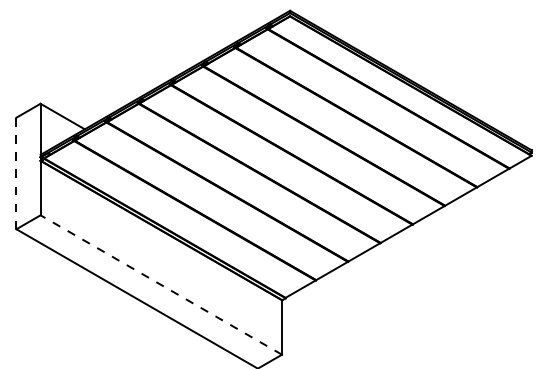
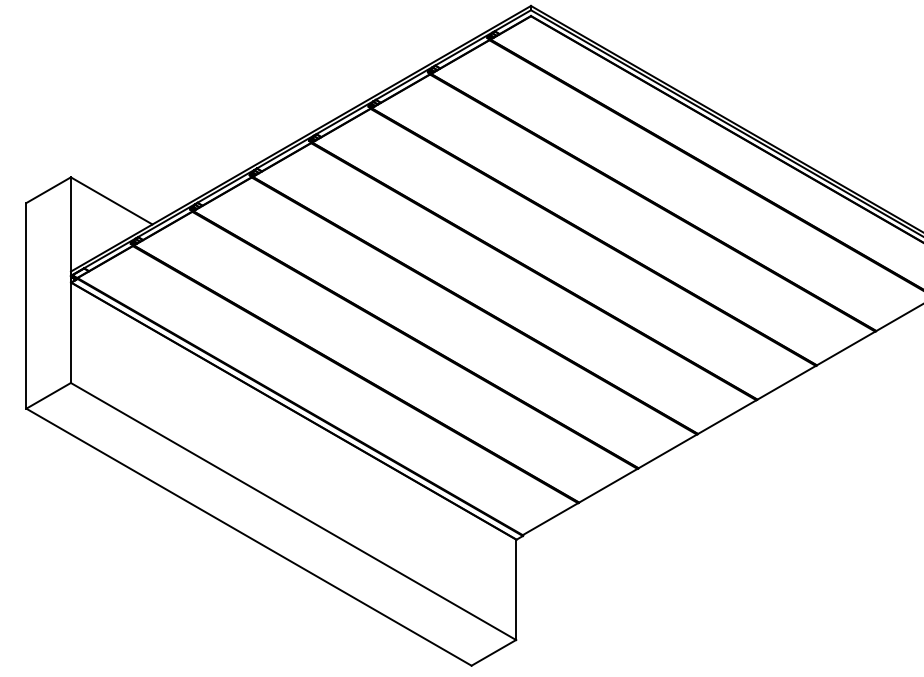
line: (16, 173) -> (26, 305), dashed -> solid
line: (160, 284) -> (292, 510), dashed -> solid

